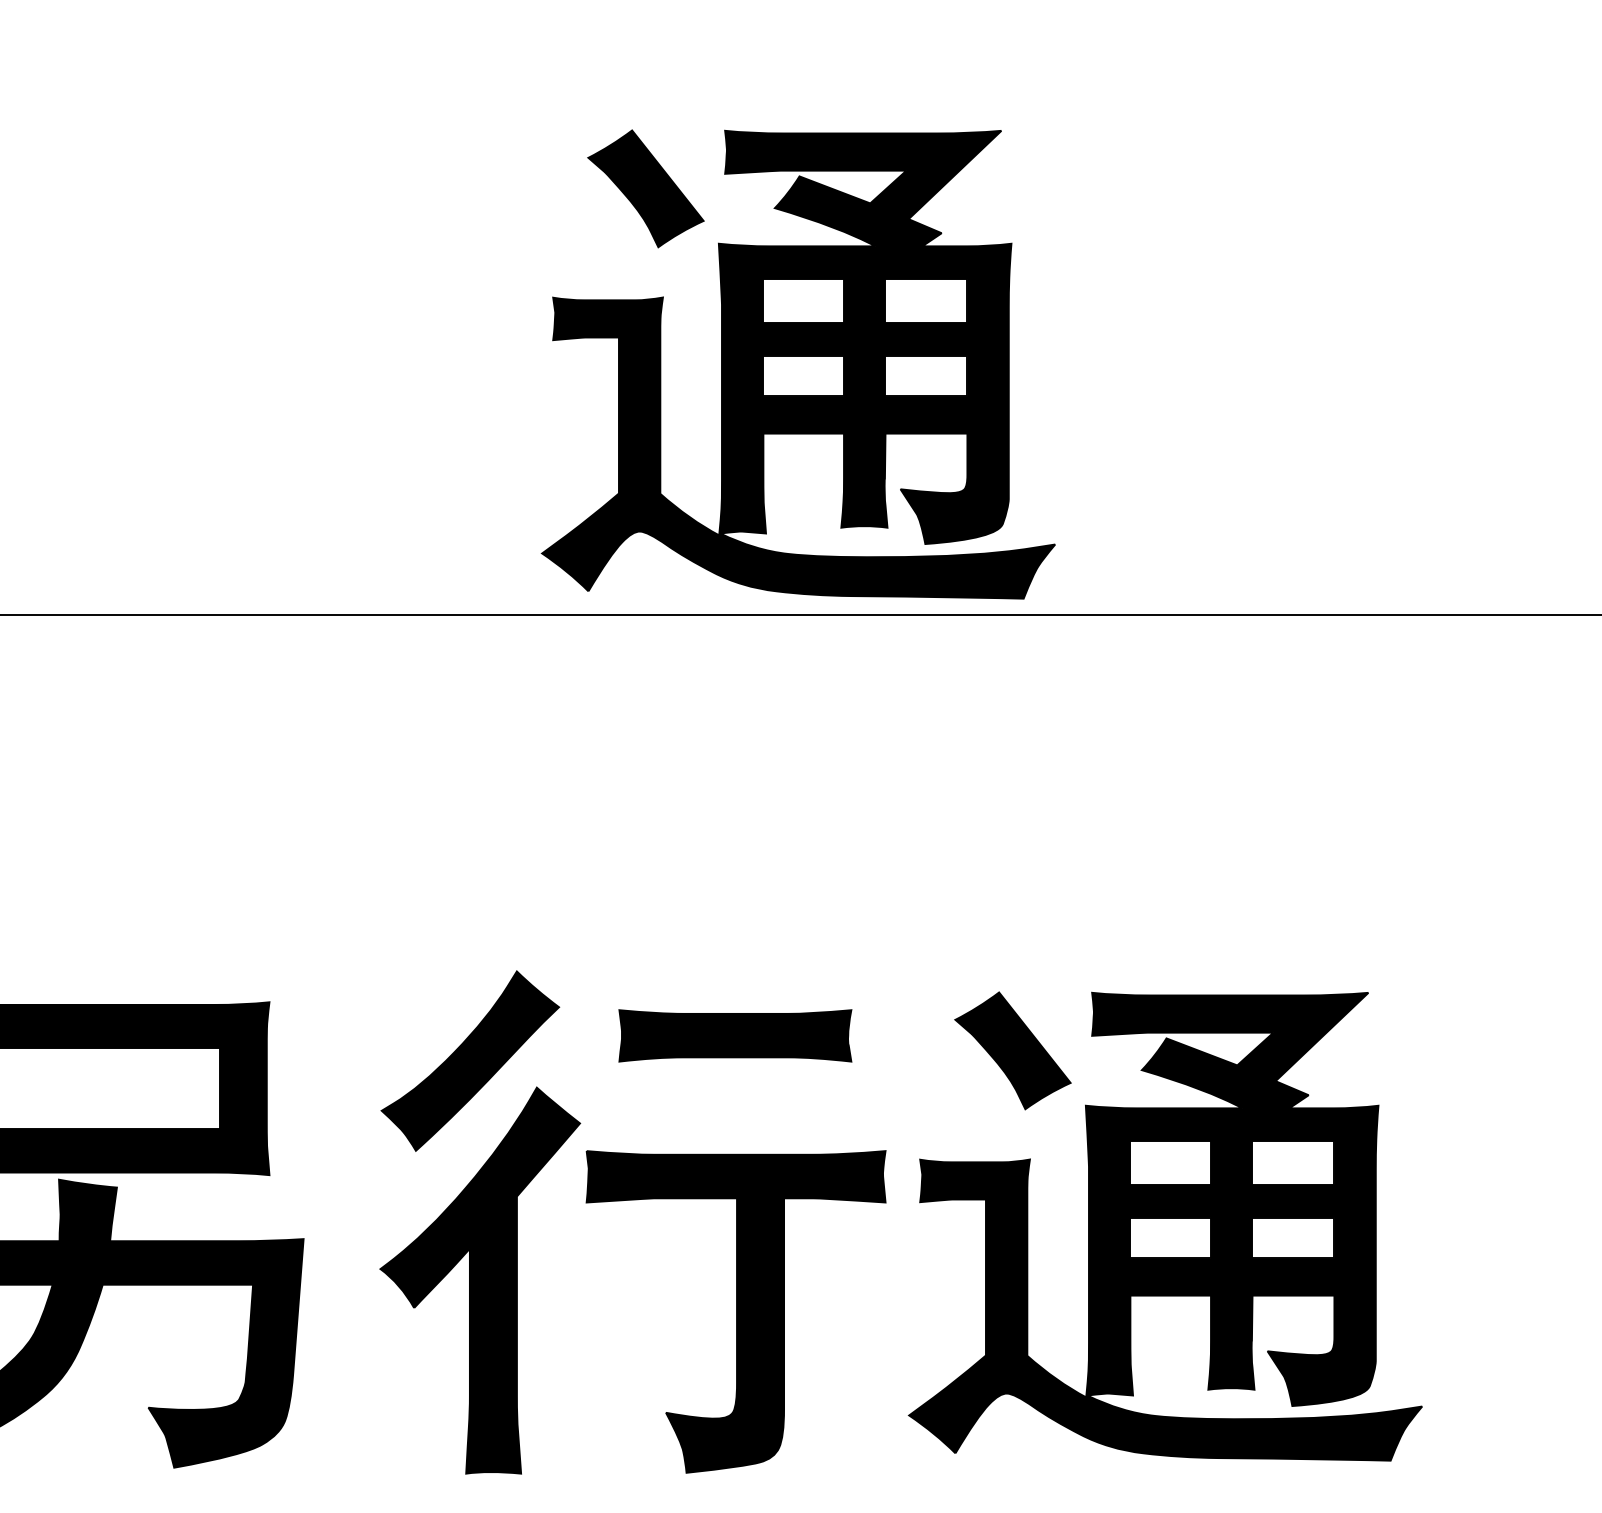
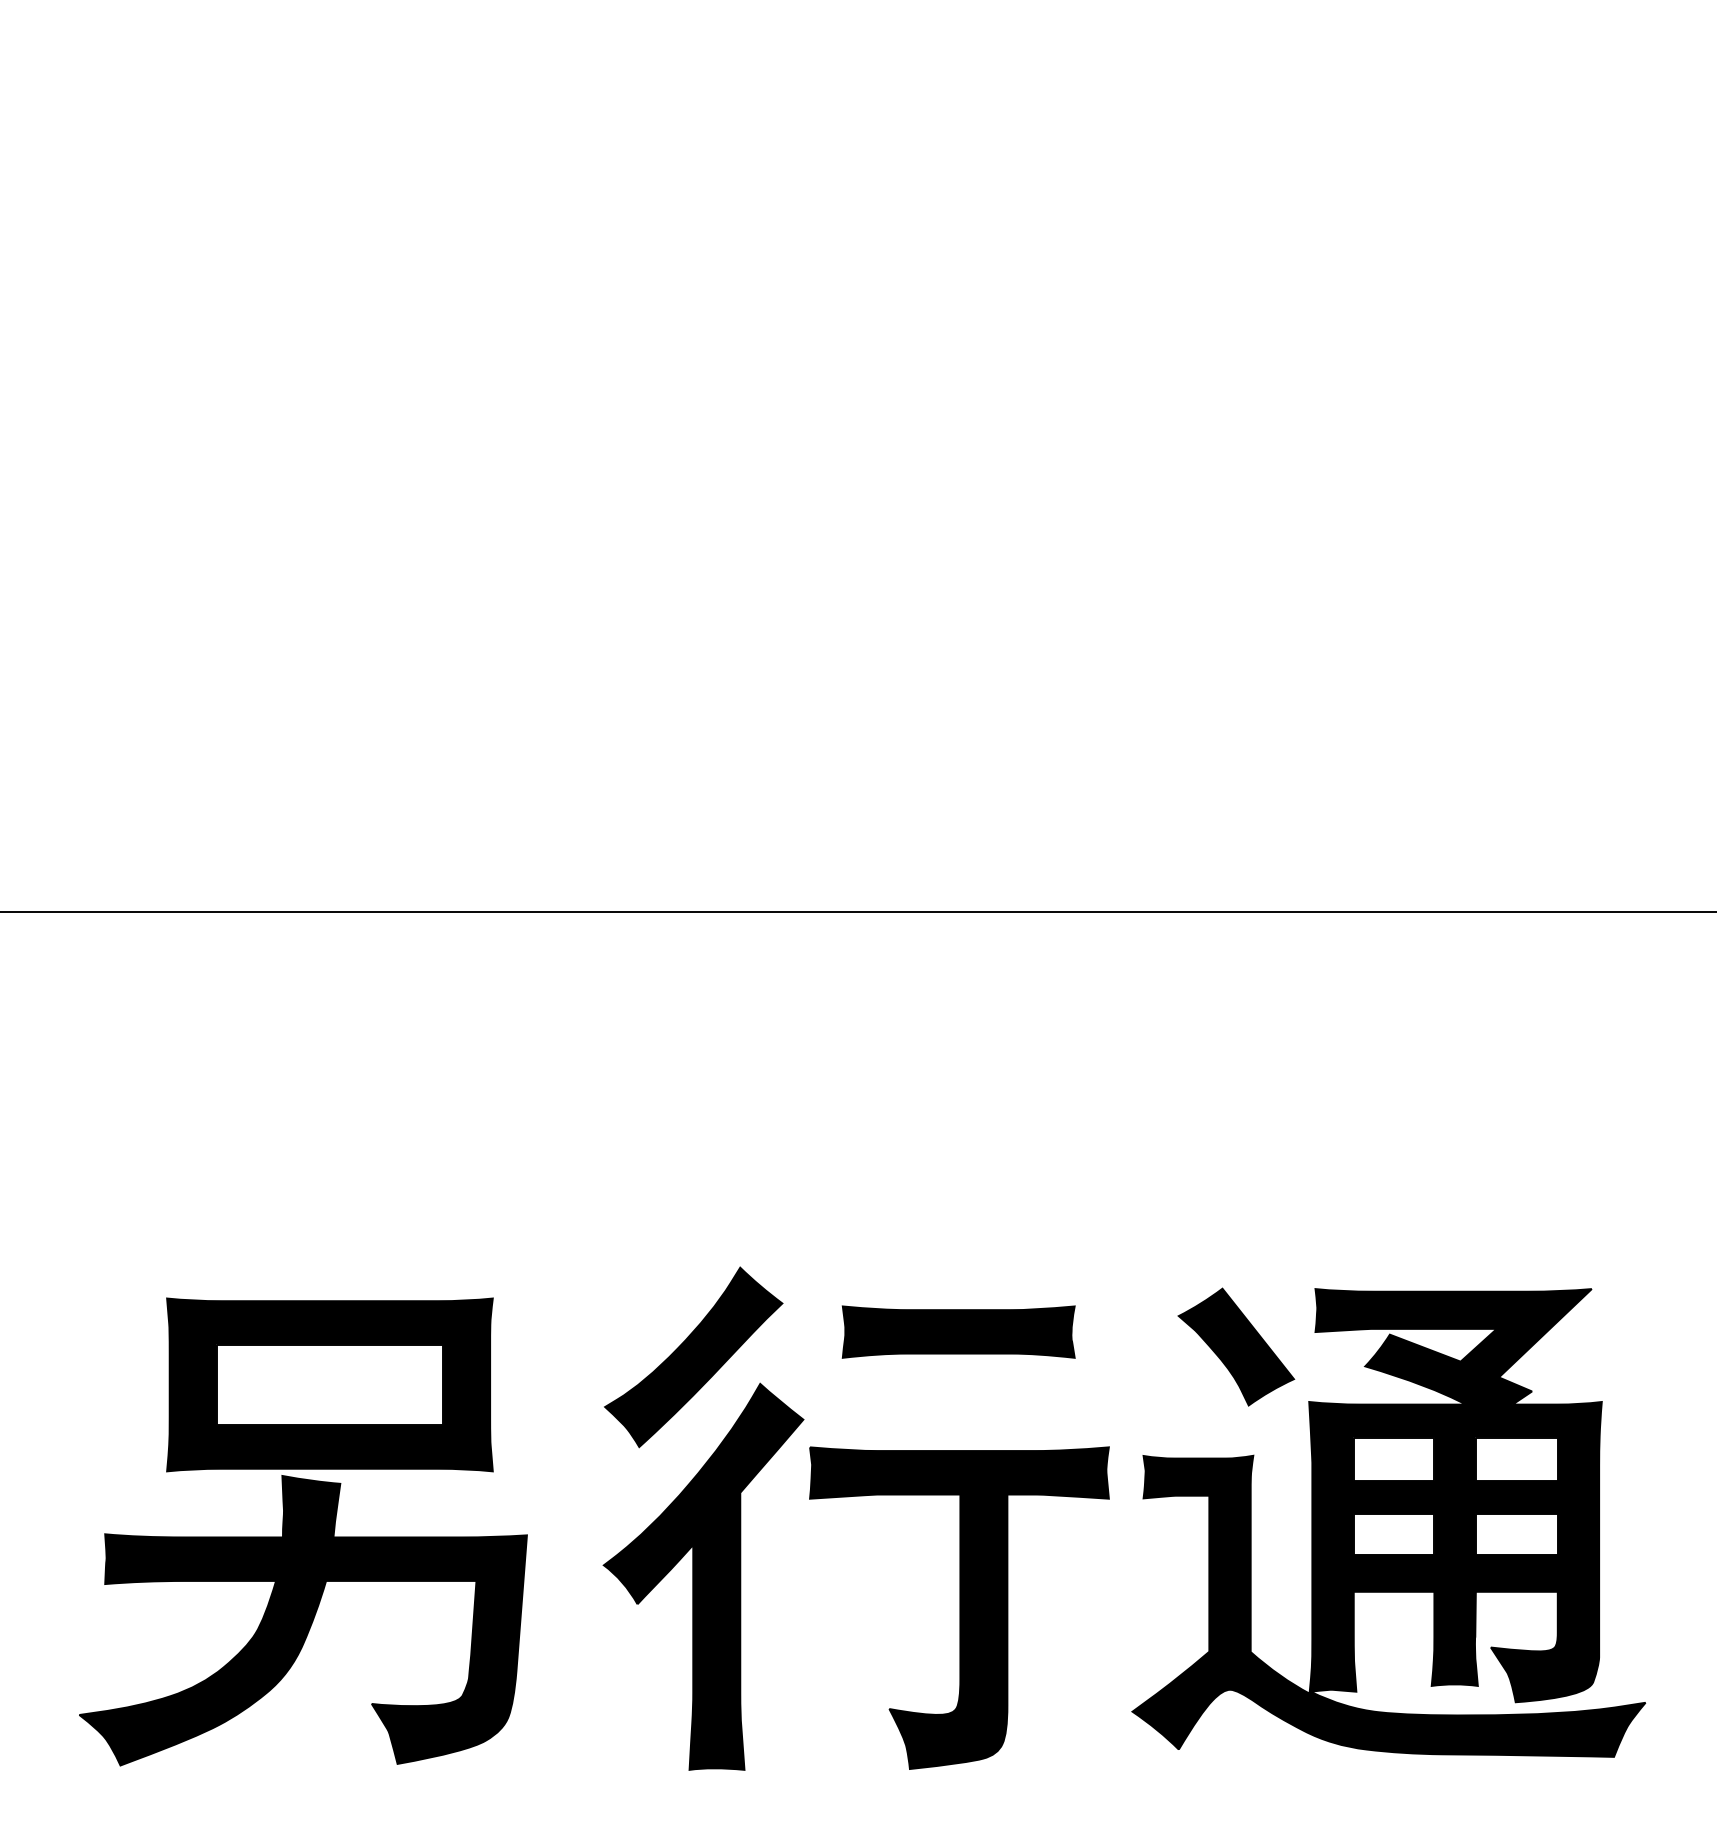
part: (798, 364) -> (1021, 660), removed

